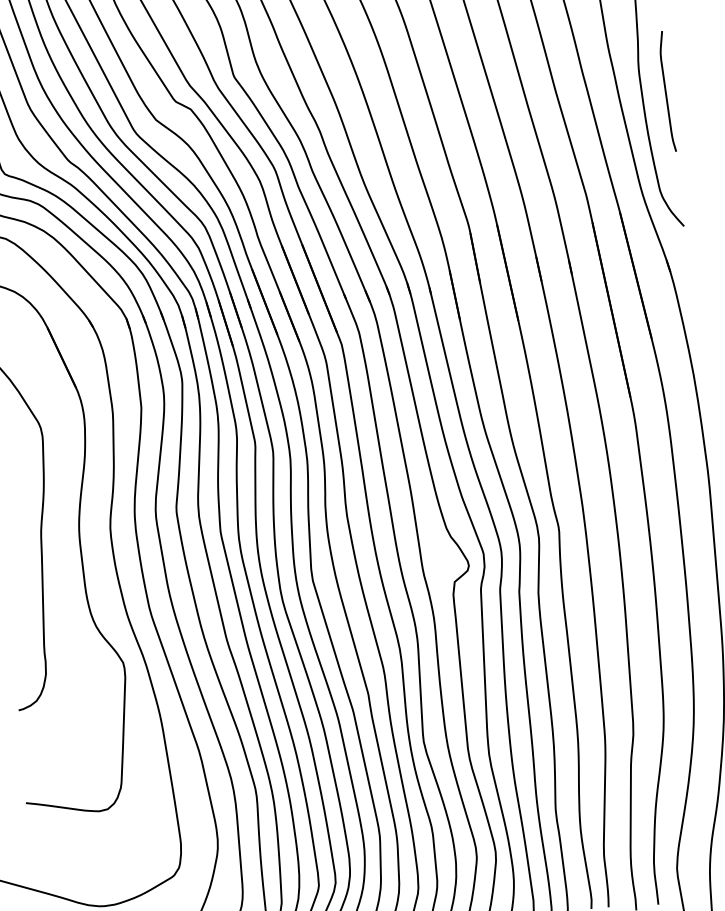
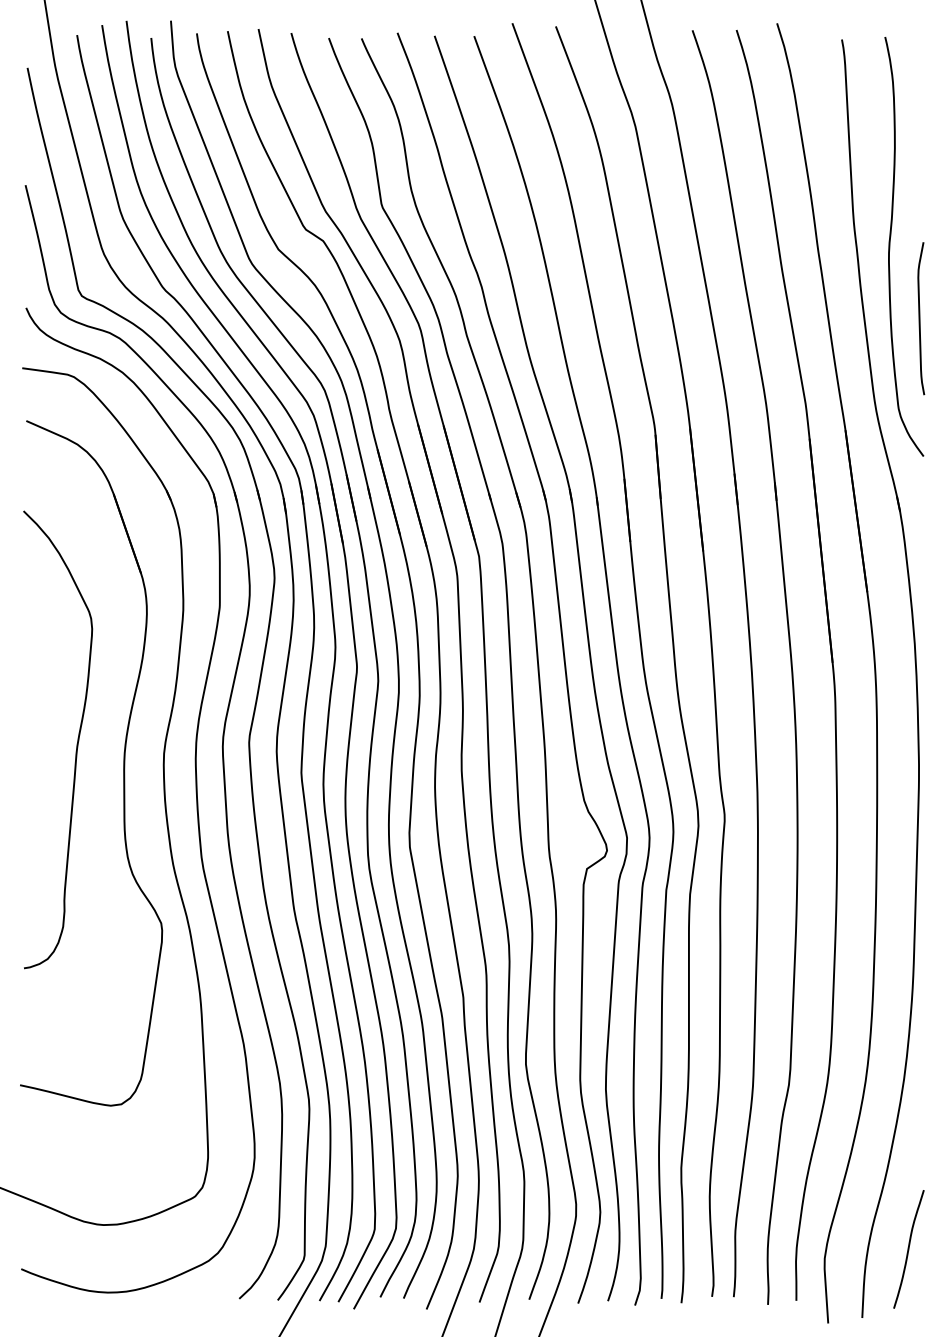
curve: (666, 91) -> (920, 318), moved

